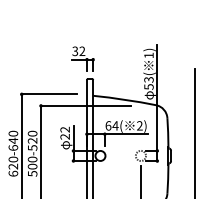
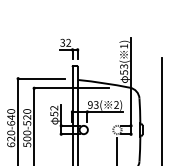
text: (111, 125) -> (92, 104), 64( -> 93(
text: (64, 136) -> (53, 113), 22 -> 52

